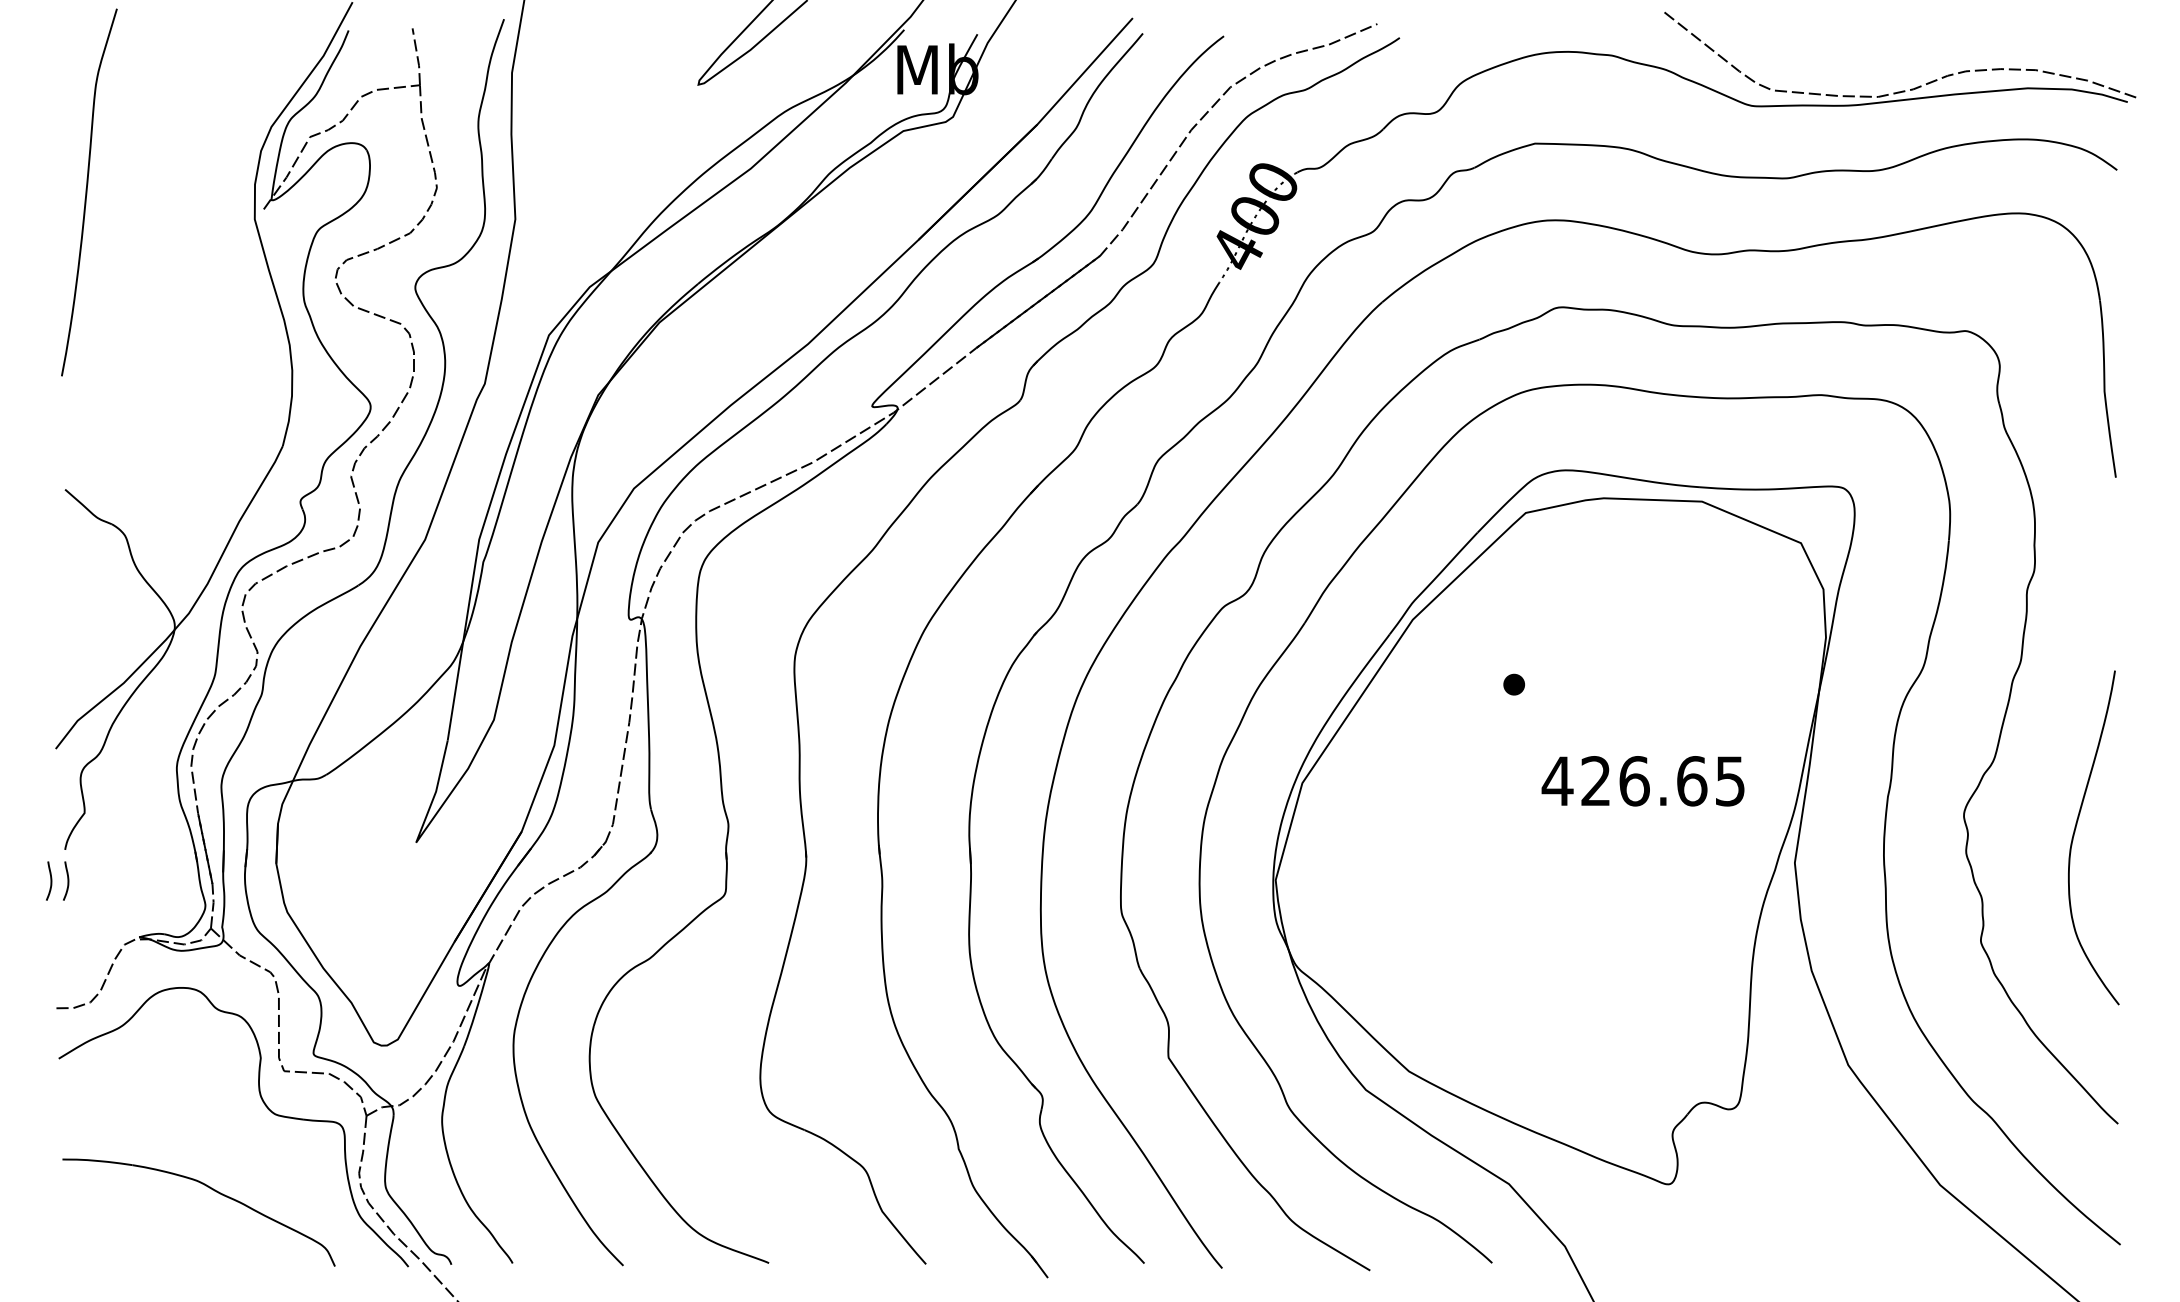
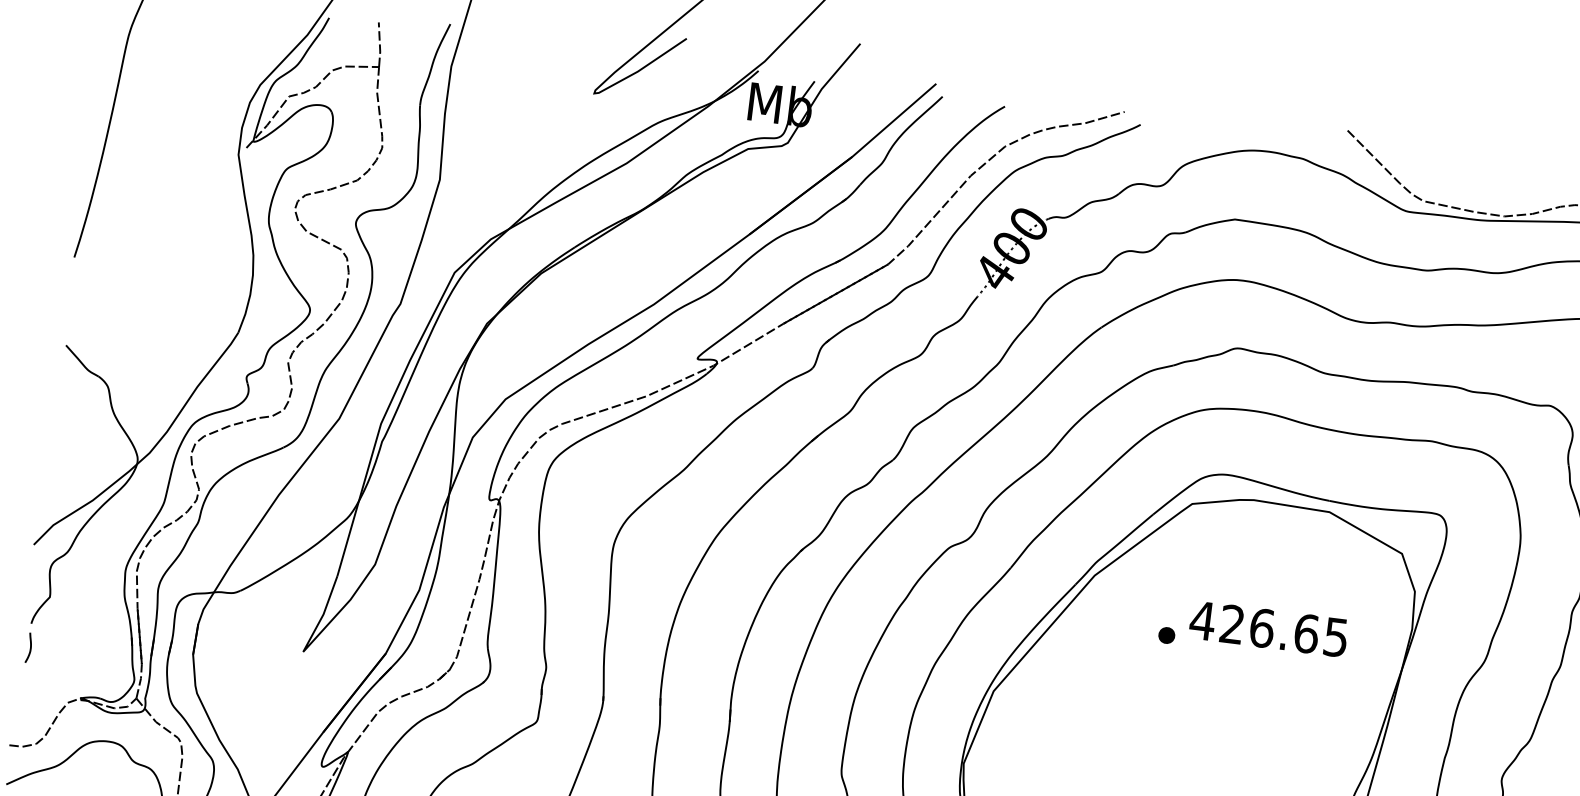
text: (1642, 781) -> (1268, 629), moved
curve: (50, 880) -> (17, 645), removed

